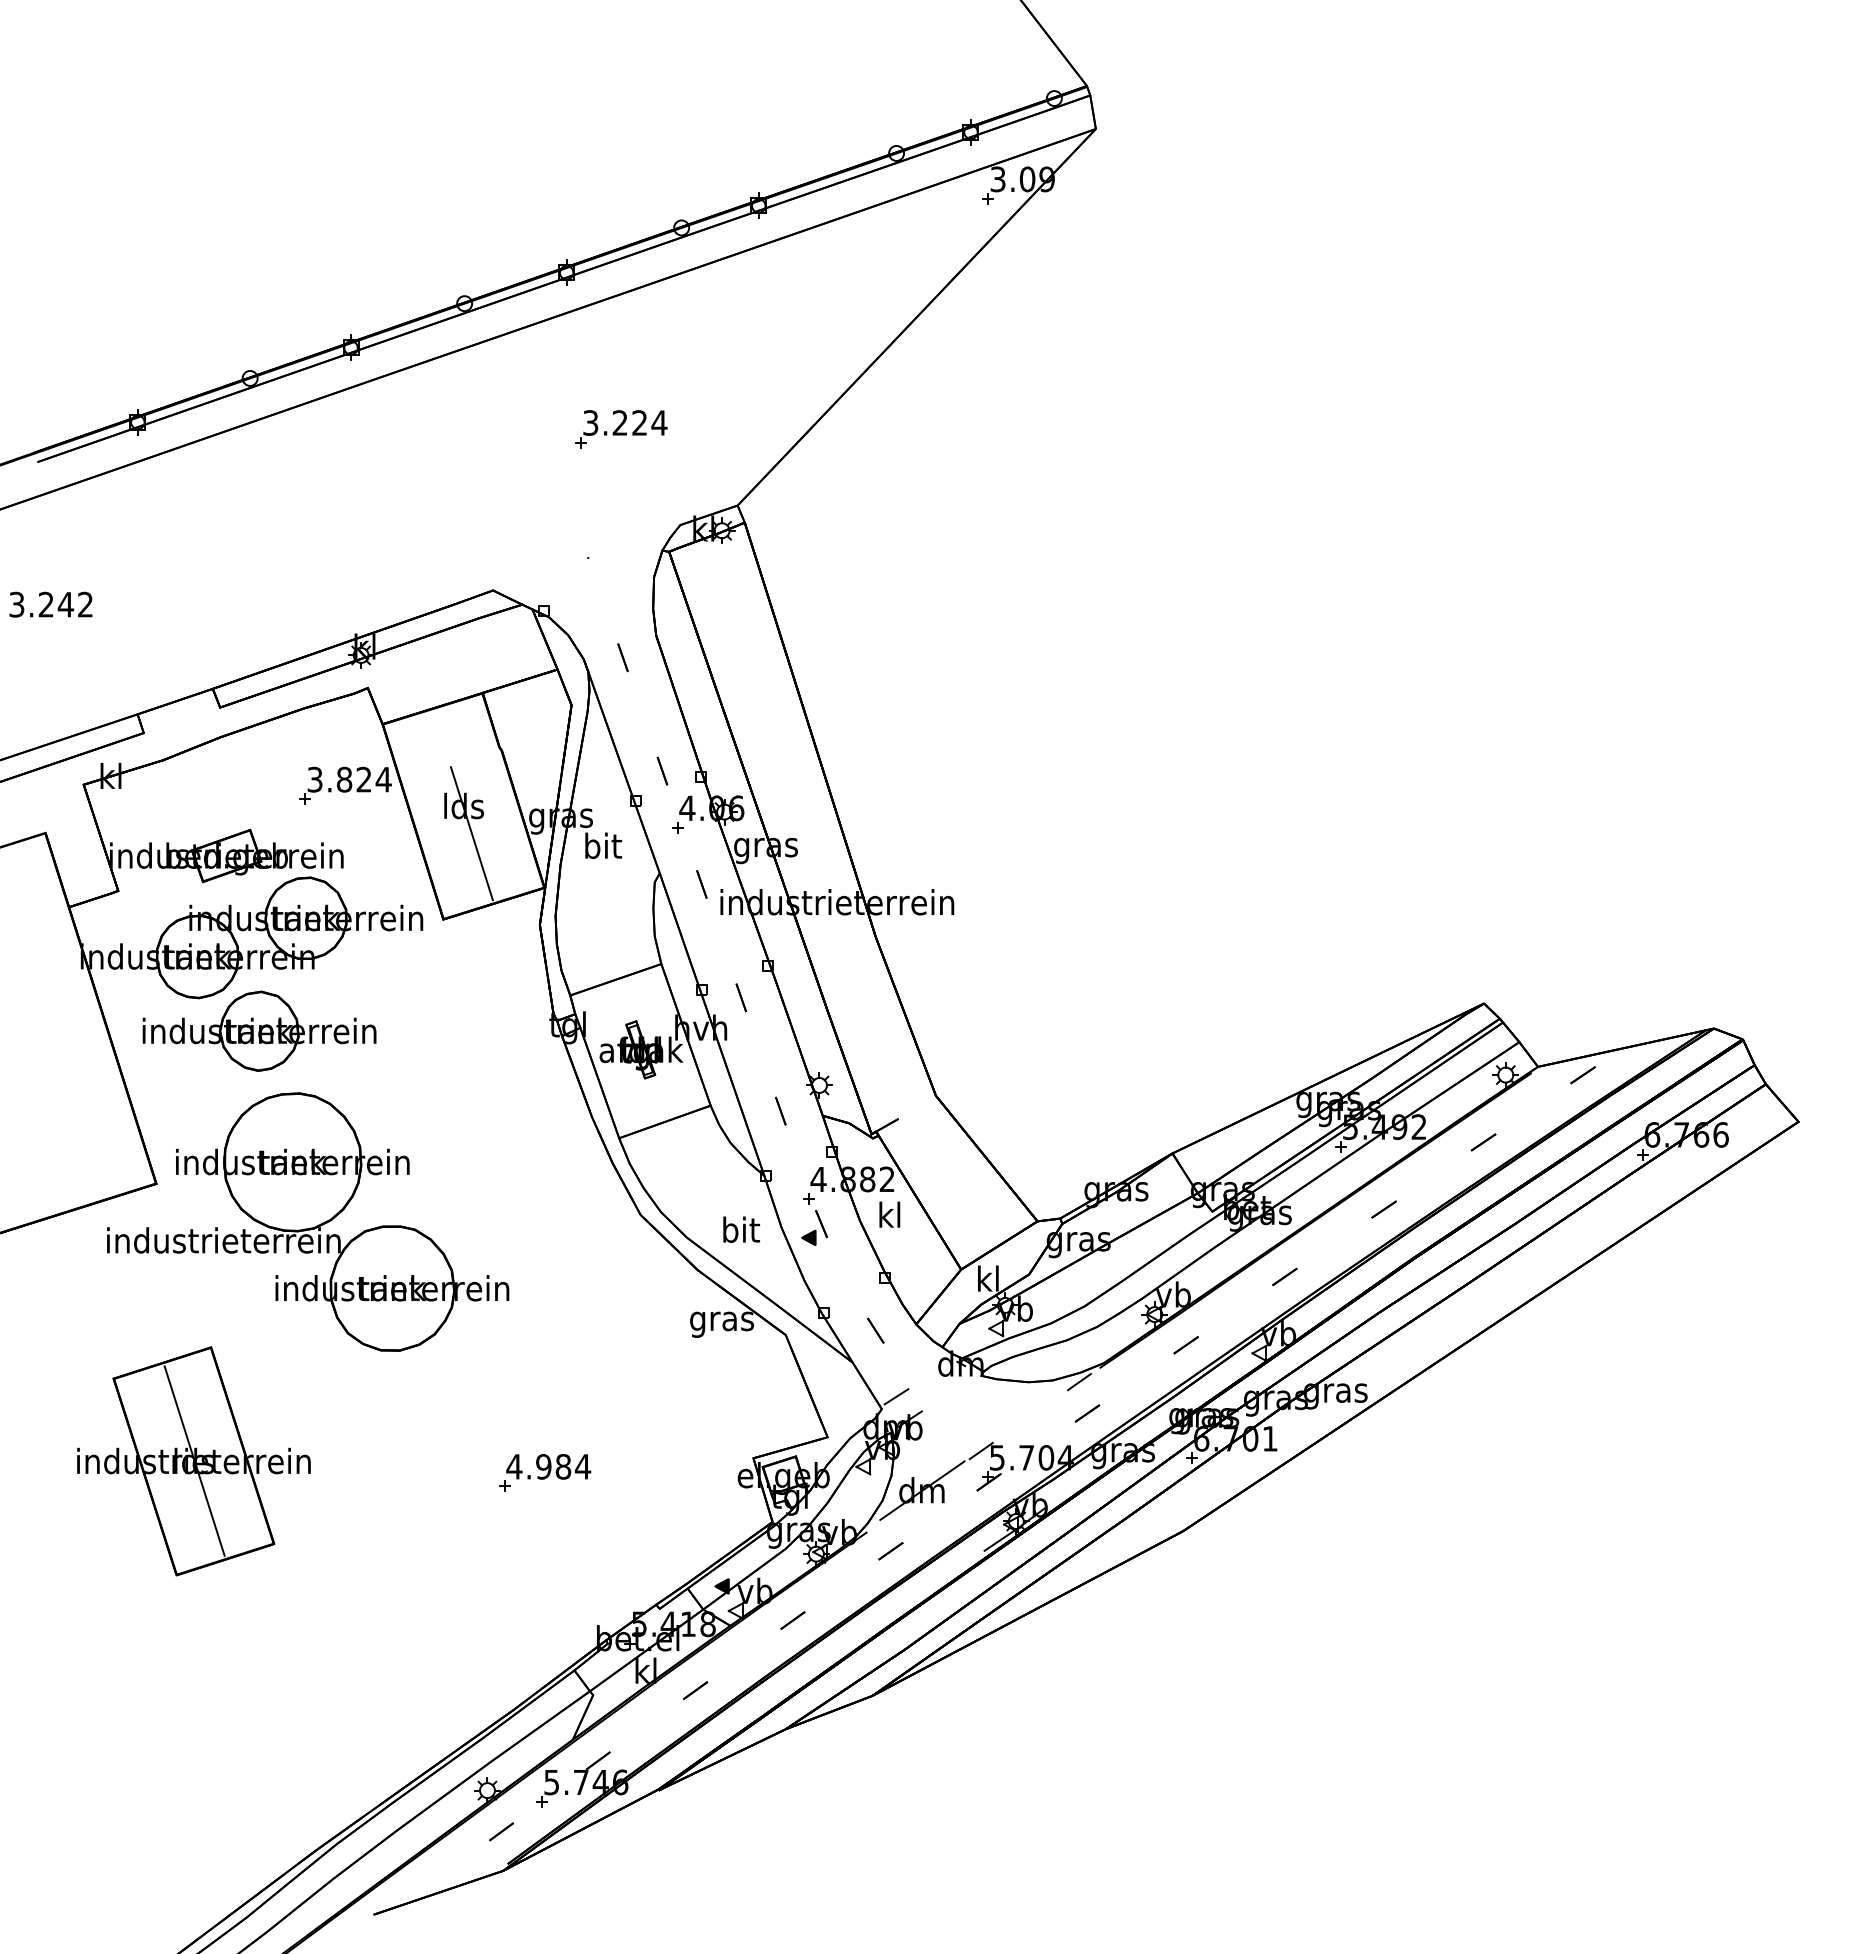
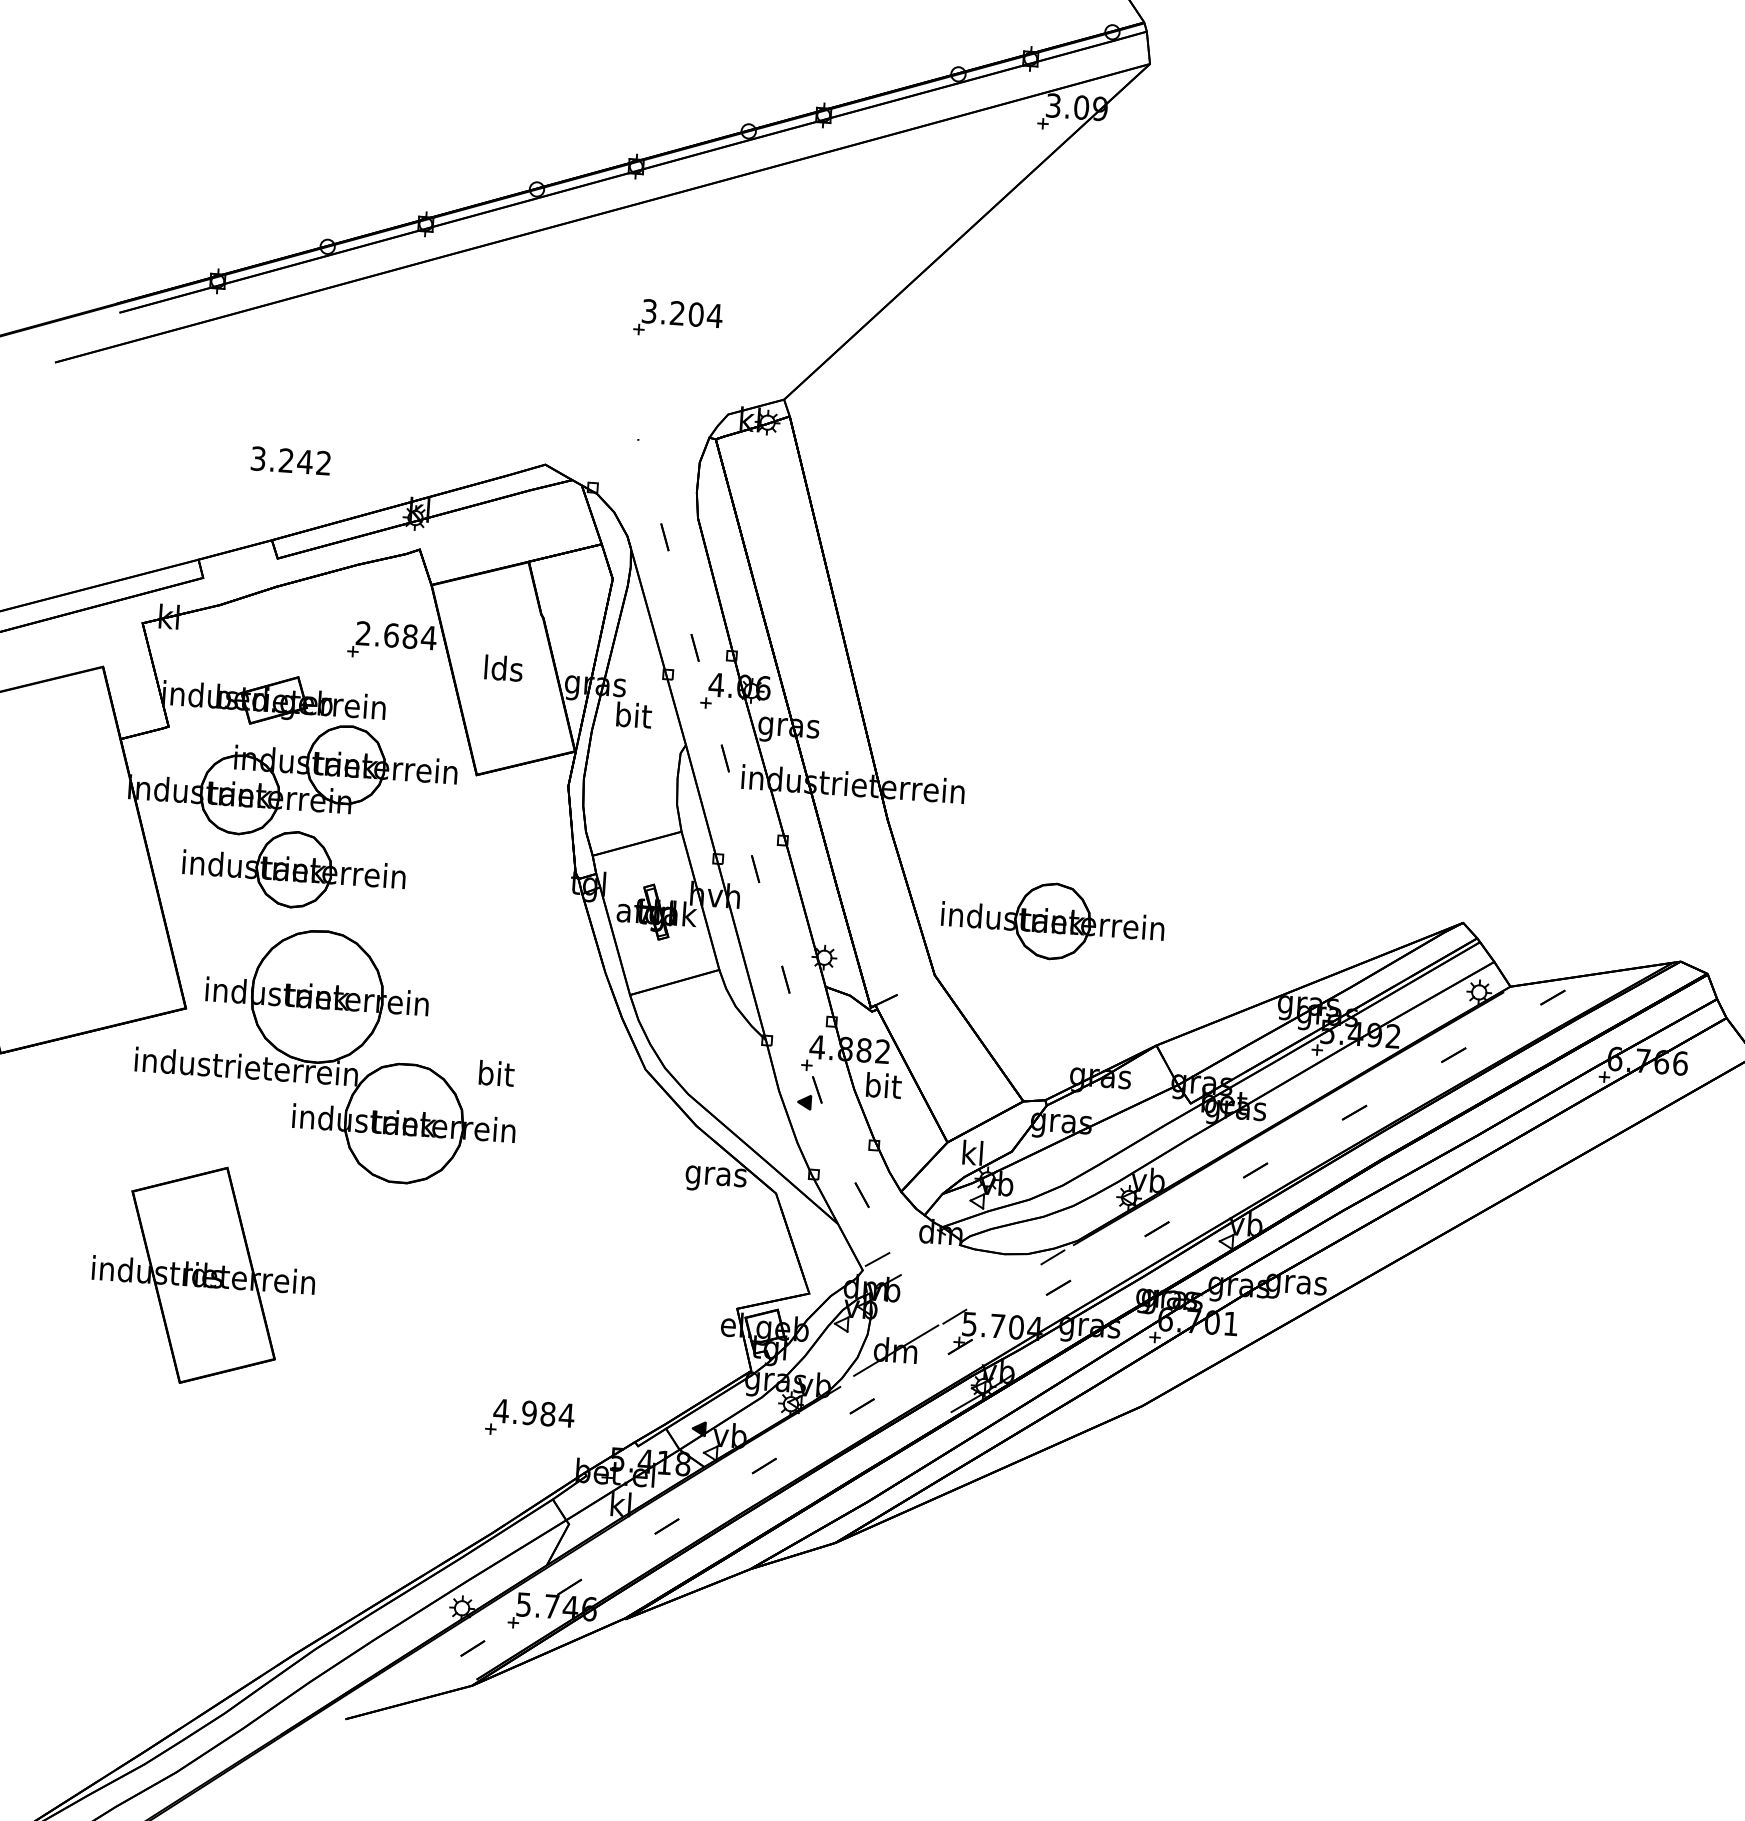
text: (639, 422) -> (695, 314), 3.224 -> 3.204
text: (50, 604) -> (290, 460), moved
text: (339, 779) -> (386, 634), 3.824 -> 2.684
line: (471, 833) -> (509, 694), removed
part: (1055, 1030) -> (1052, 920), added
text: (890, 1214) -> (883, 1085), kl -> bit
text: (741, 1229) -> (496, 1073), moved
line: (194, 1460) -> (204, 1274), removed
part: (545, 1472) -> (530, 1418), moved

